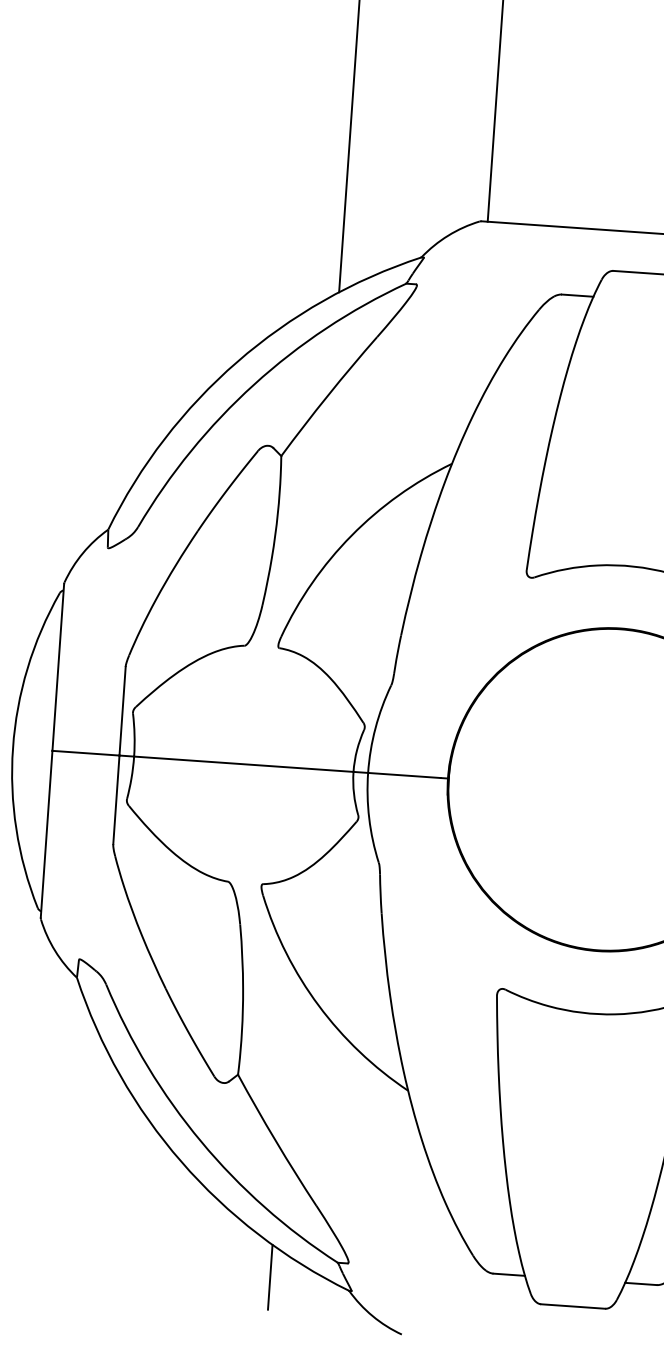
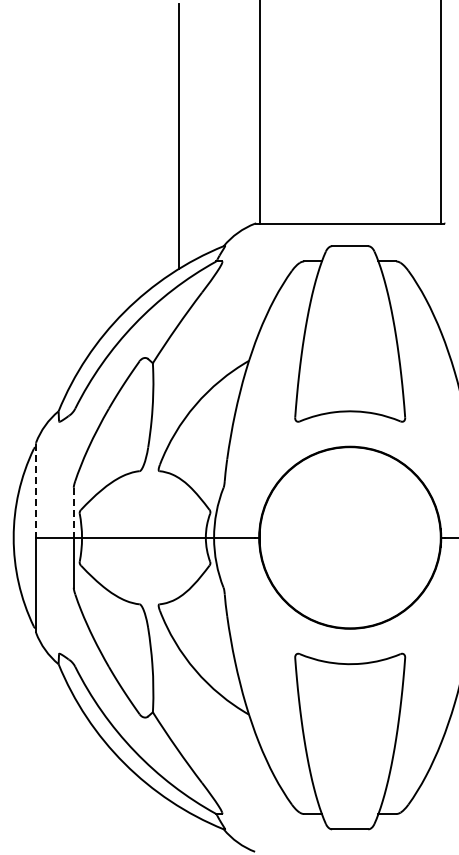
line: (57, 668) -> (35, 491), solid -> dashed
line: (122, 710) -> (73, 512), solid -> dashed
line: (269, 1276) -> (178, 824), removed

